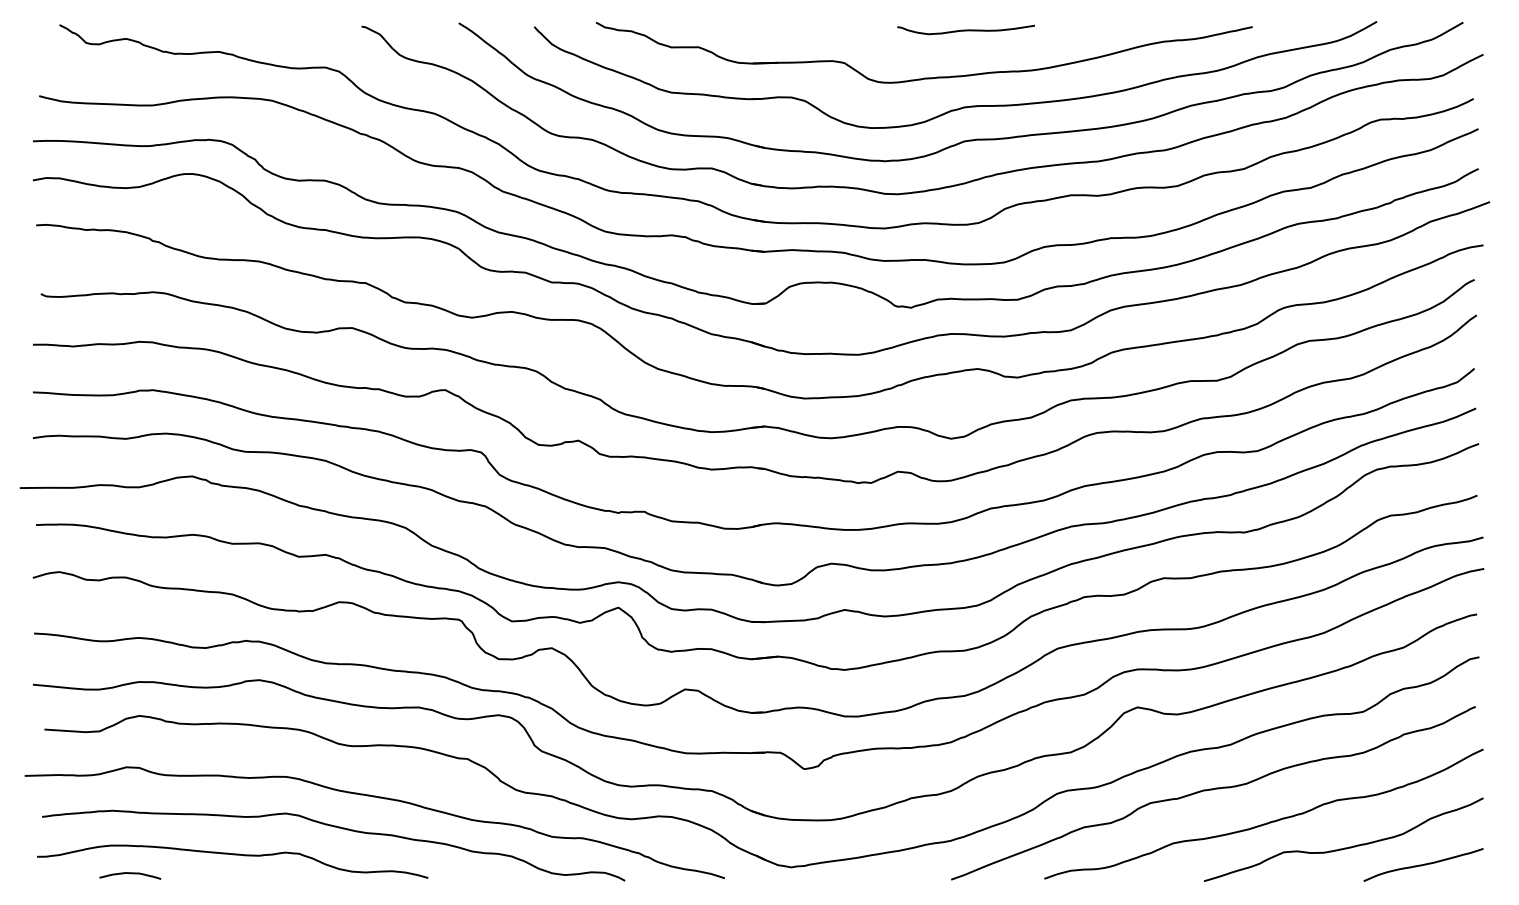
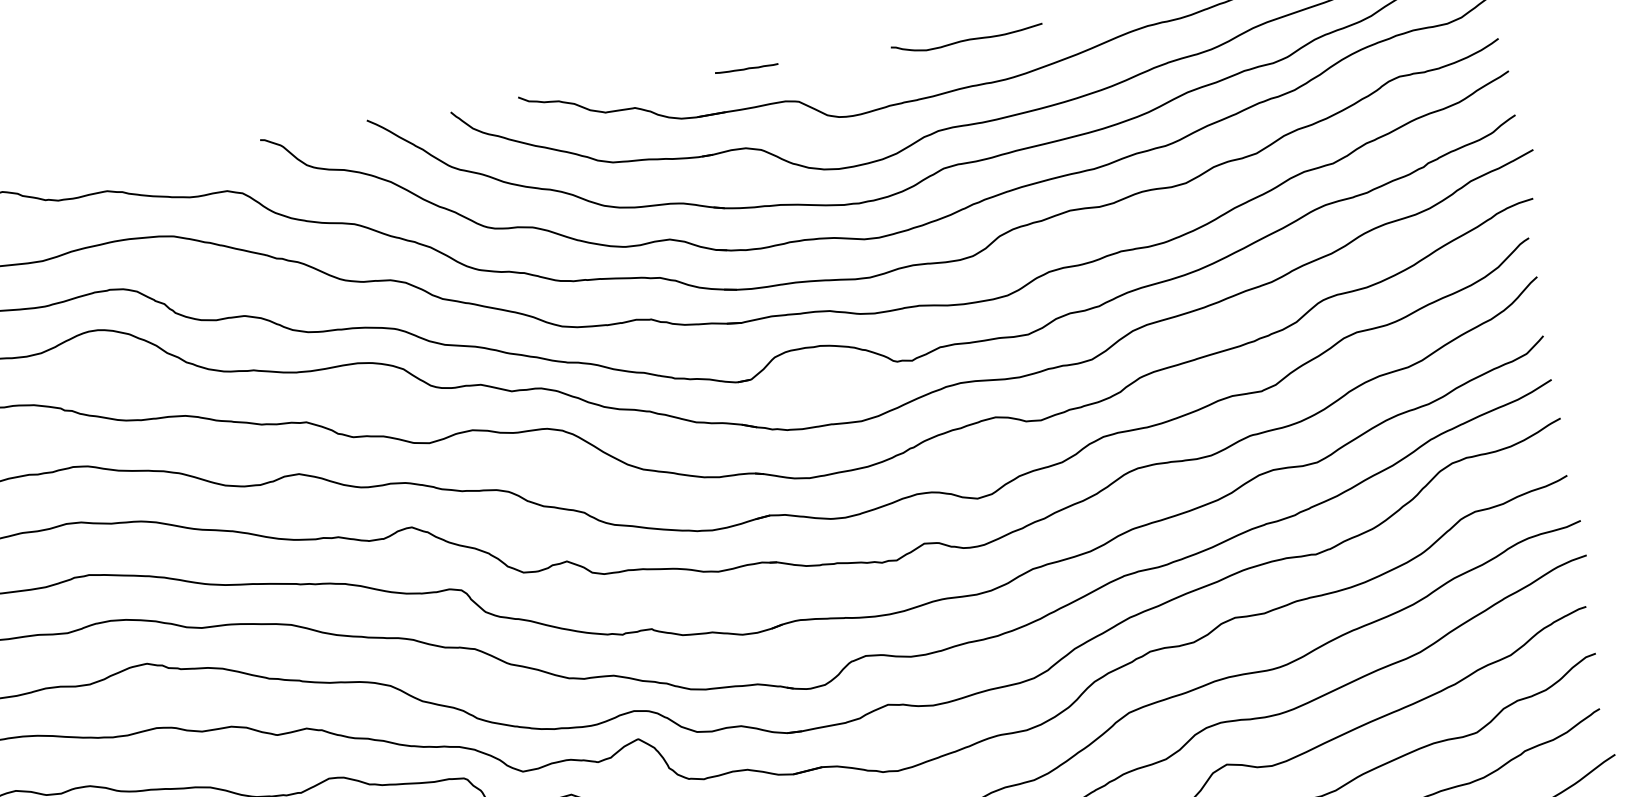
line: (802, 26) -> (746, 68), added
curve: (965, 29) -> (966, 39), moved

